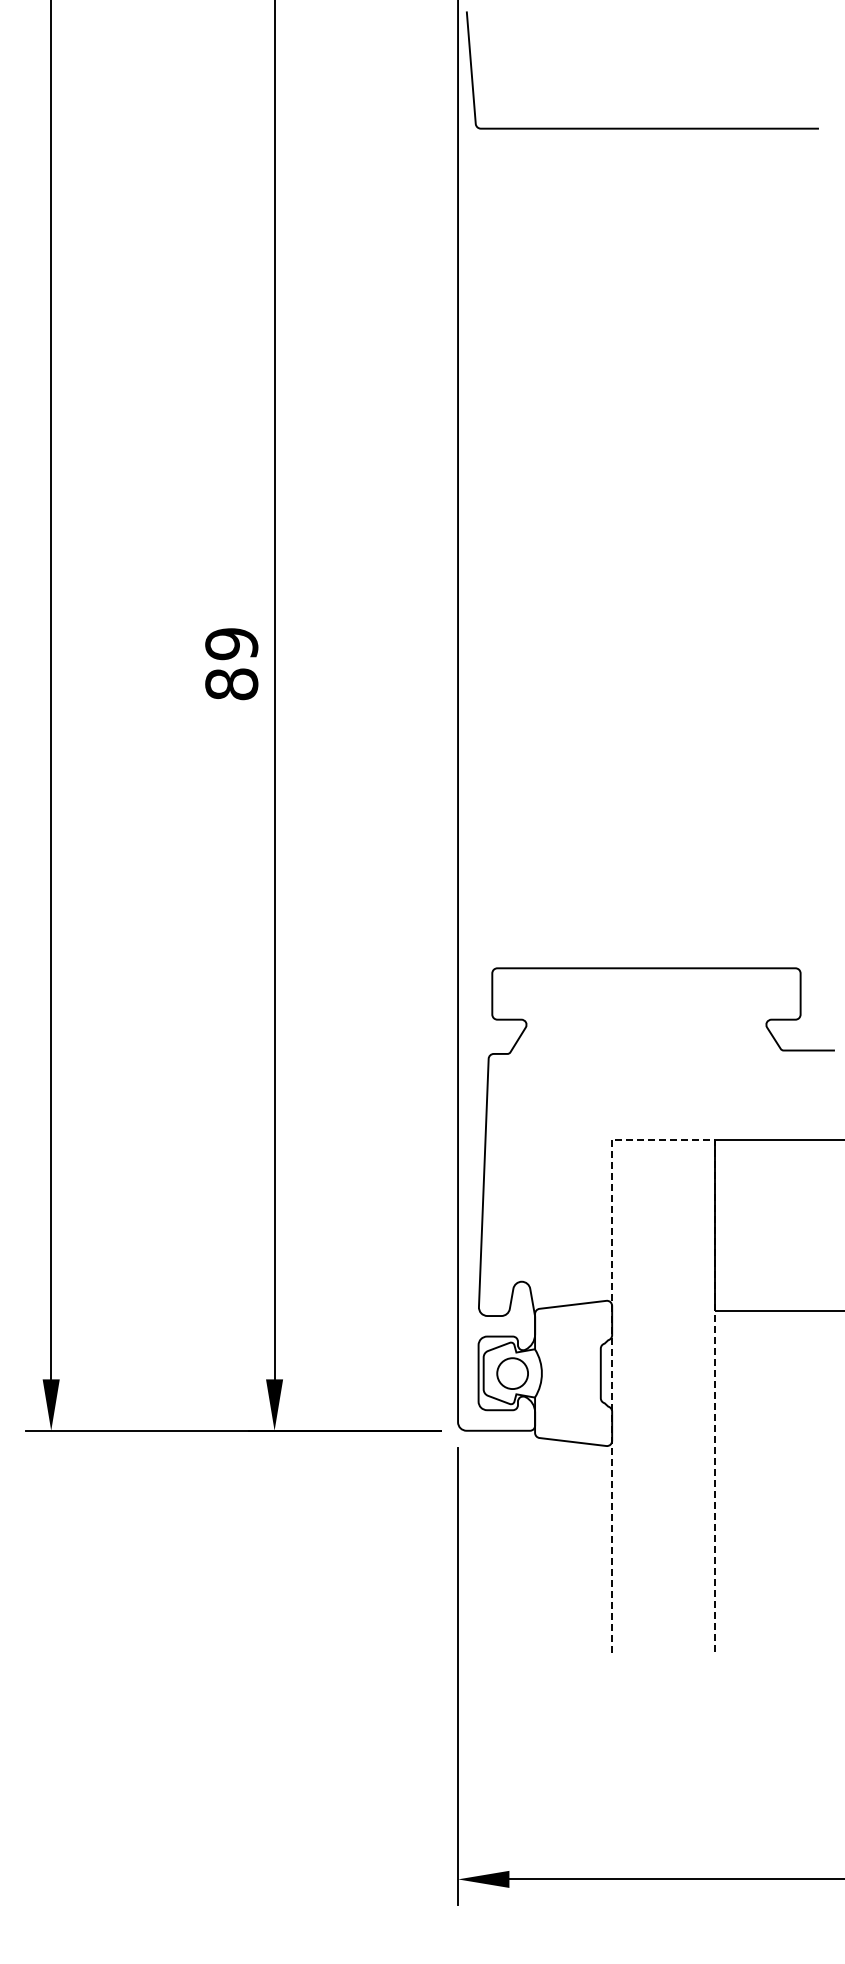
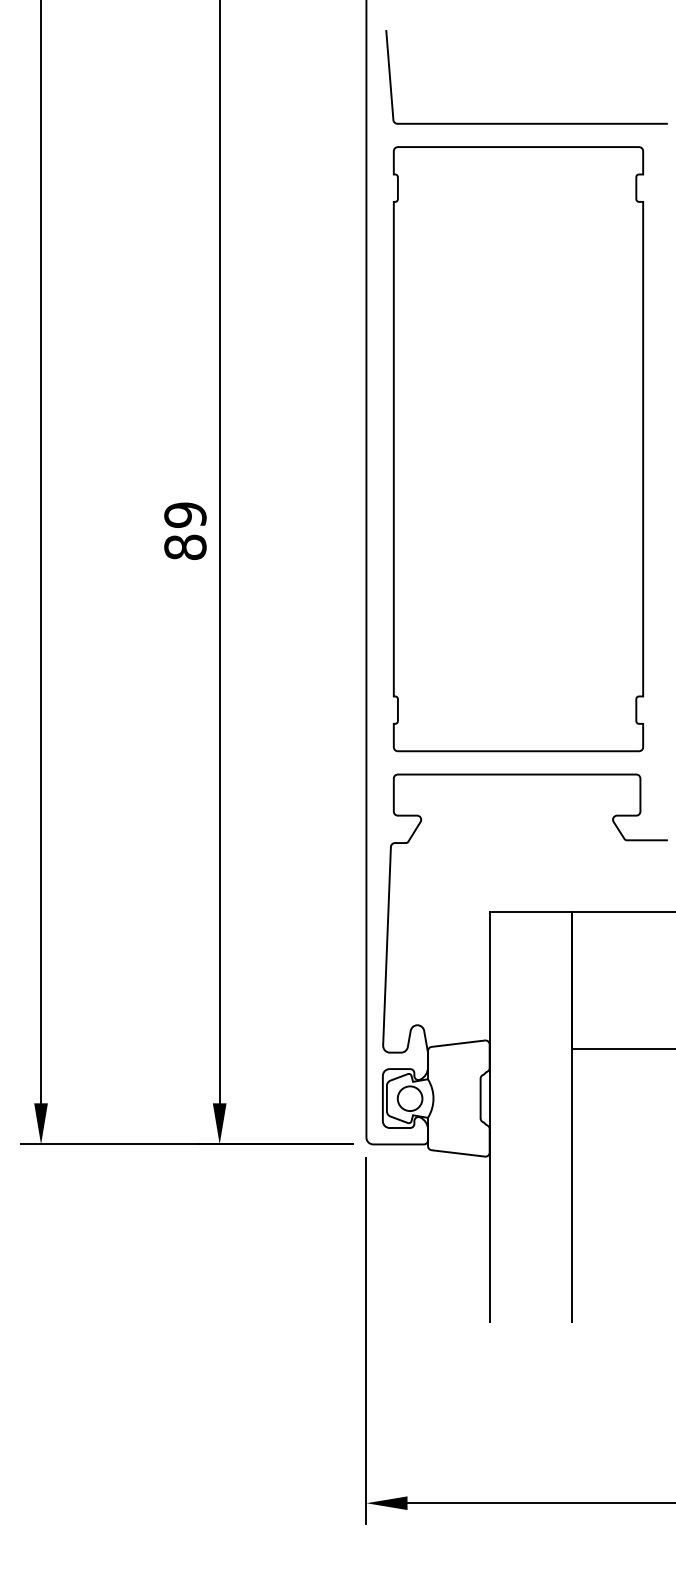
curve: (642, 127) -> (526, 122), moved
part: (647, 561) -> (517, 449), added
line: (664, 1139) -> (531, 911), dashed -> solid

